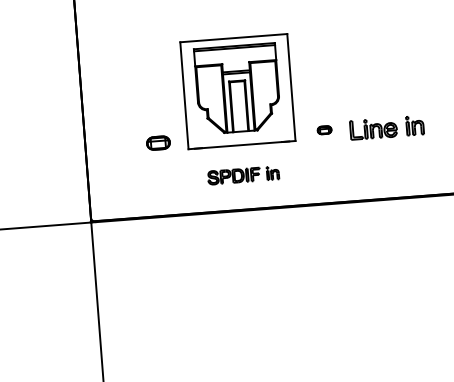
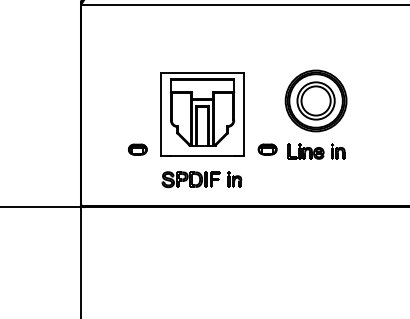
part: (381, 62) -> (315, 100), added
part: (324, 130) -> (267, 149), size x1.67
part: (242, 175) -> (201, 179), size x1.43

